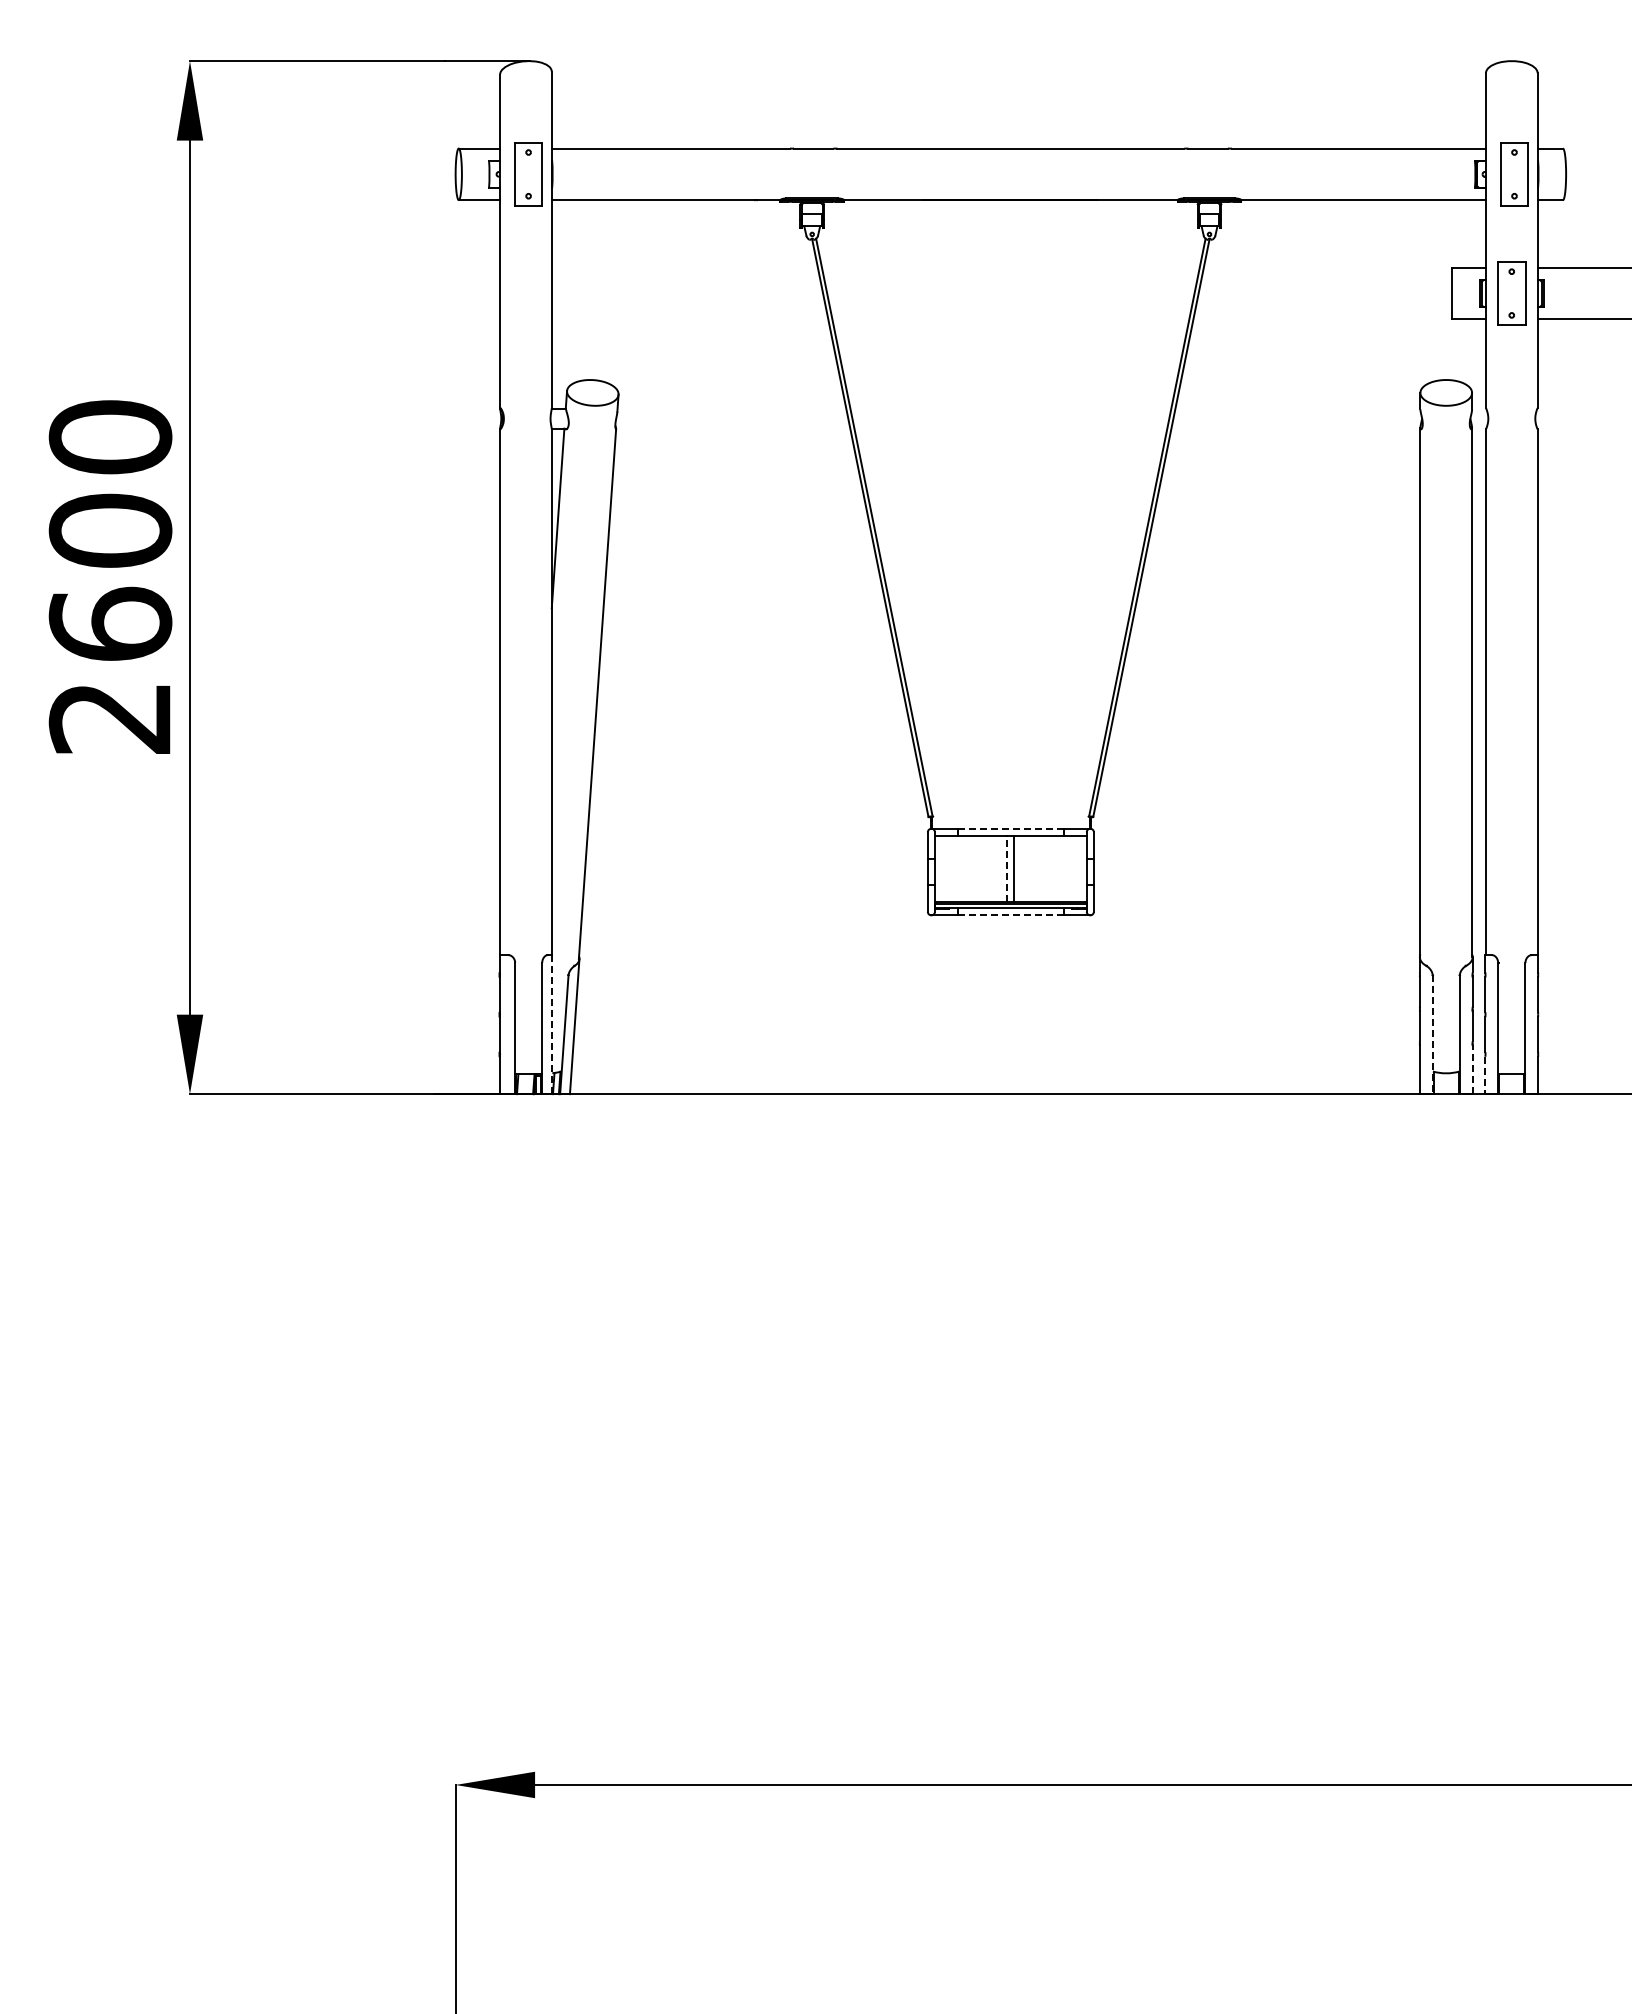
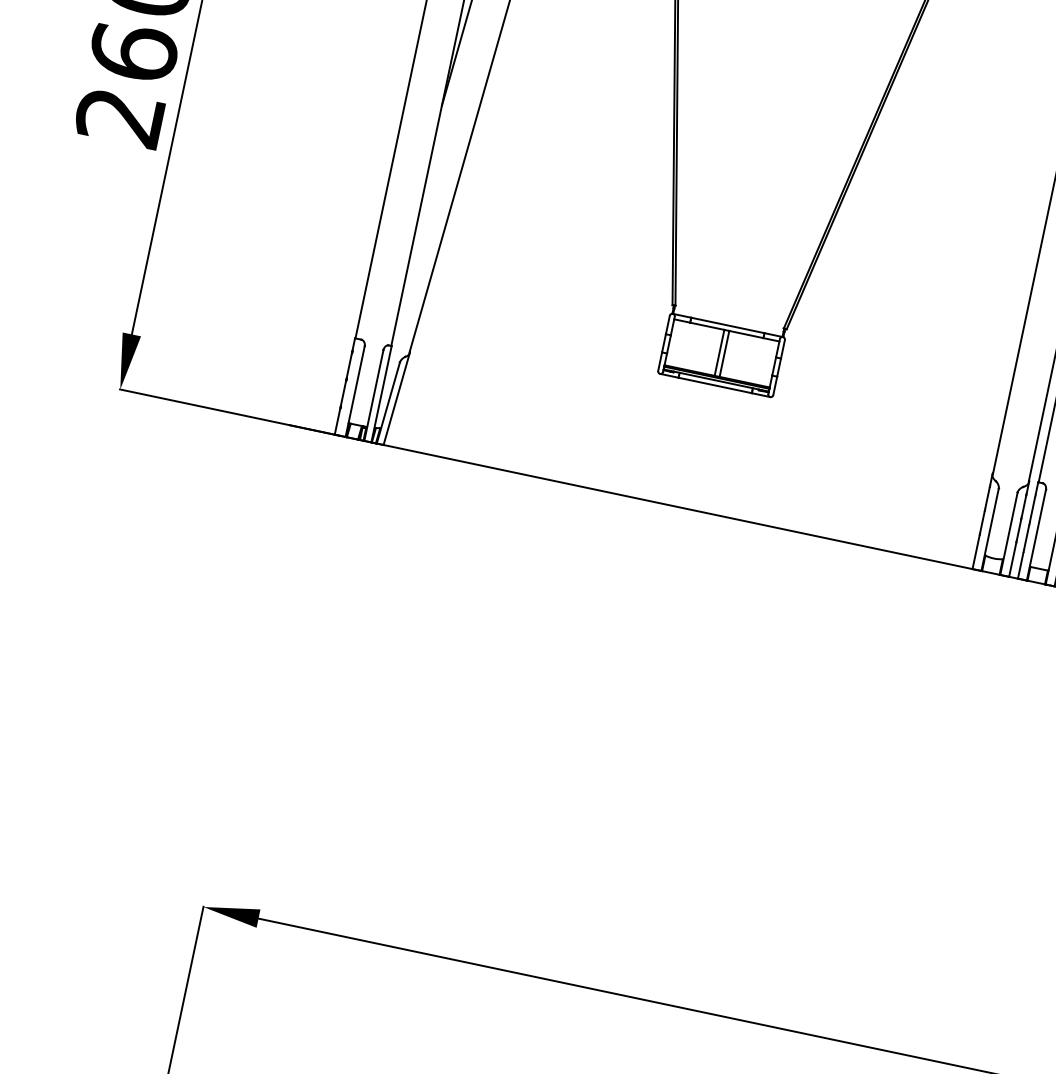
line: (1010, 828) -> (727, 325), dashed -> solid
line: (1007, 868) -> (719, 352), dashed -> solid
line: (1010, 915) -> (714, 385), dashed -> solid
line: (552, 1024) -> (381, 394), dashed -> solid
line: (1432, 1035) -> (989, 530), dashed -> solid
line: (1472, 1069) -> (1012, 559), dashed -> solid
line: (1485, 1075) -> (1020, 565), dashed -> solid

